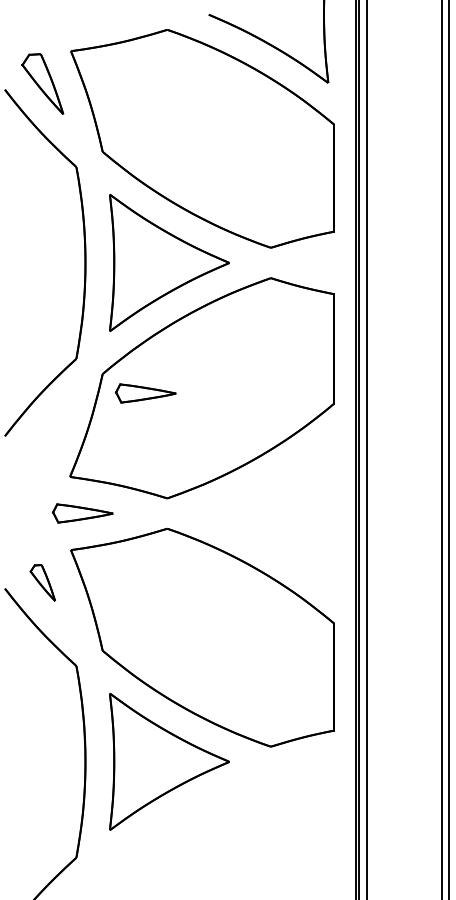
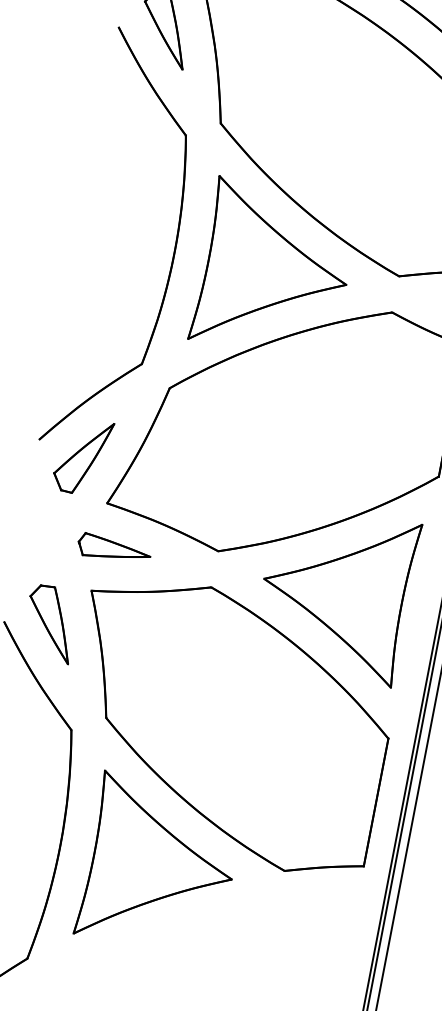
part: (145, 393) -> (216, 421), removed
part: (42, 442) -> (82, 455), added
part: (268, 513) -> (335, 592), added
part: (42, 582) -> (50, 622), size x1.67

